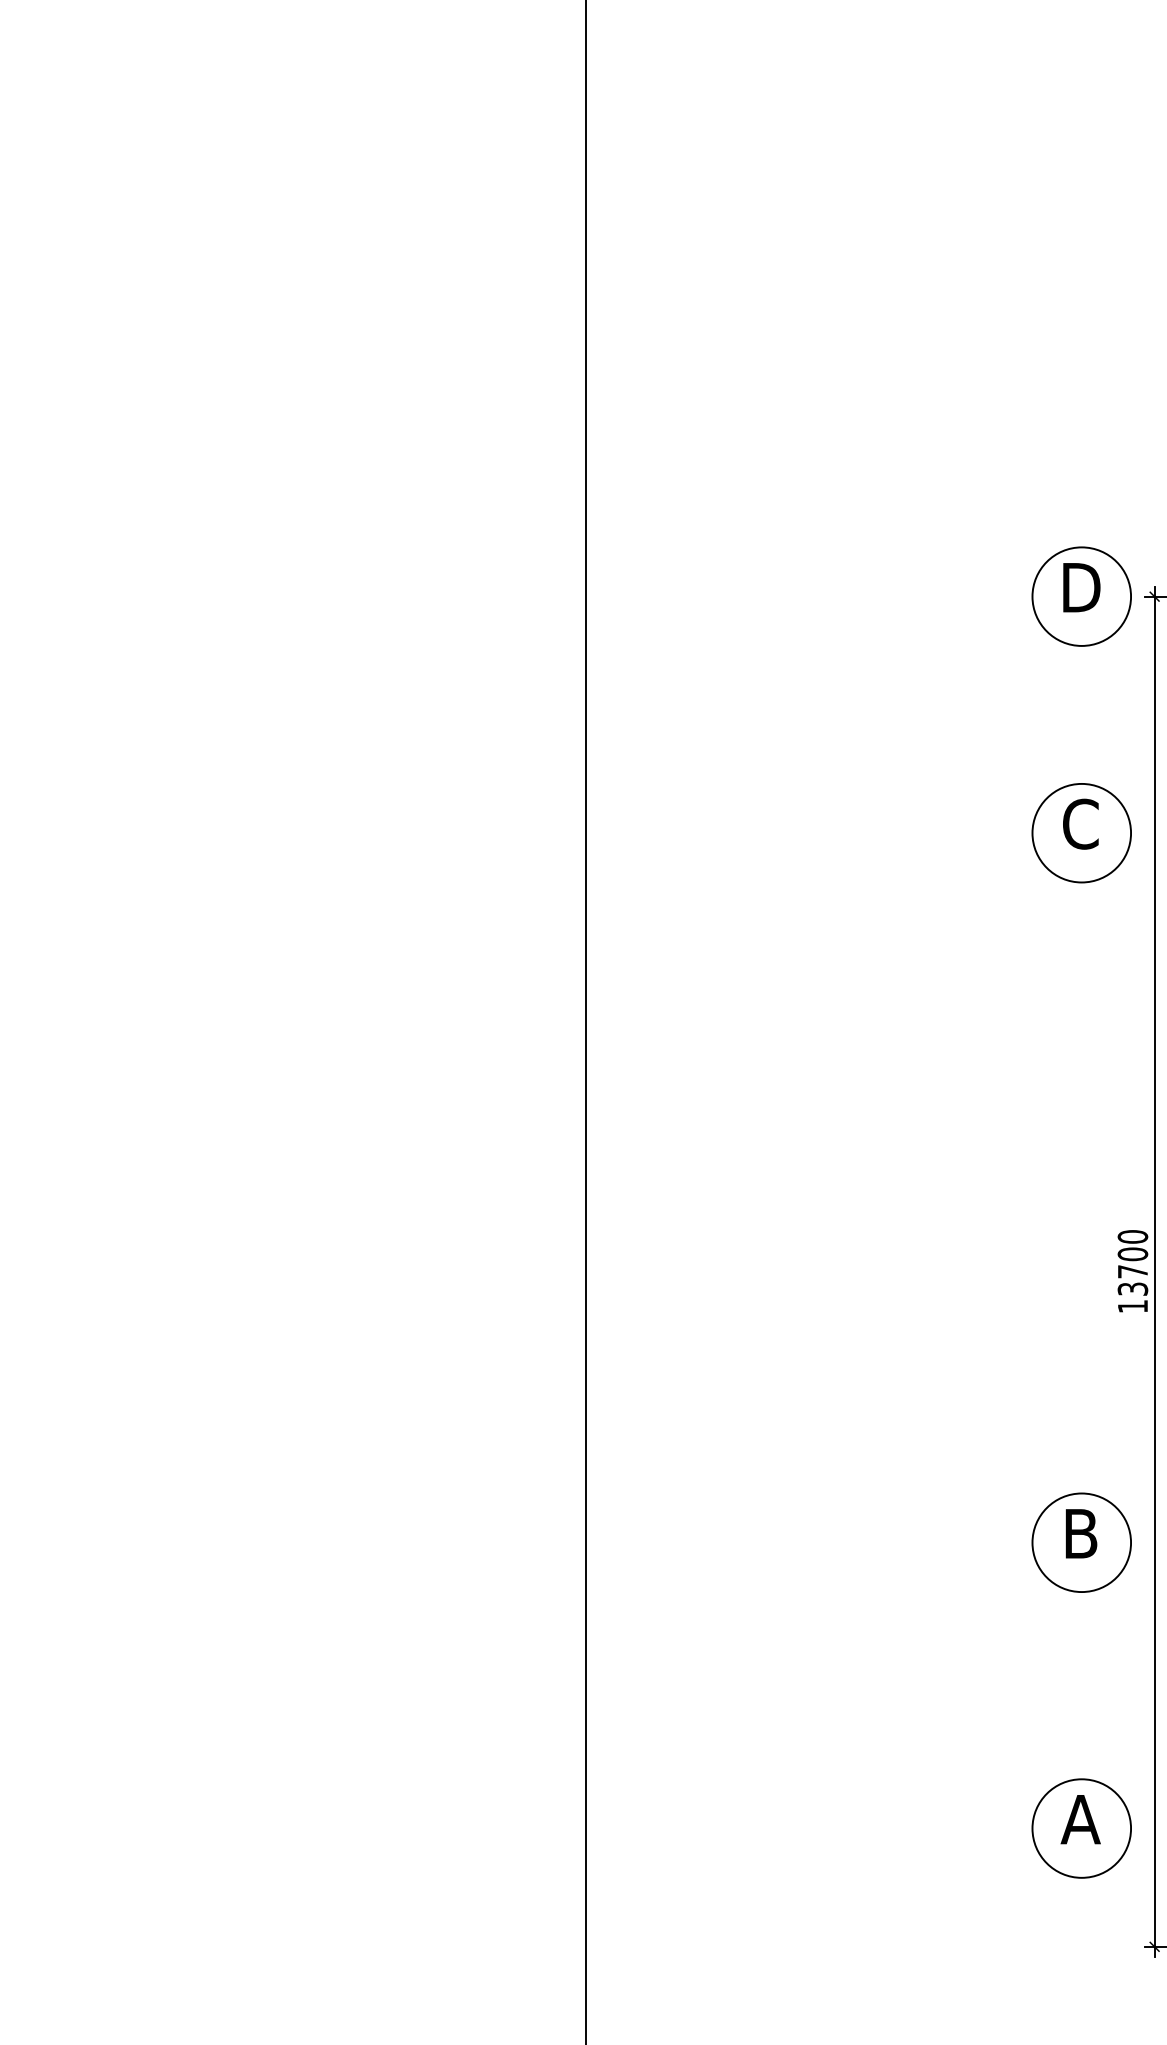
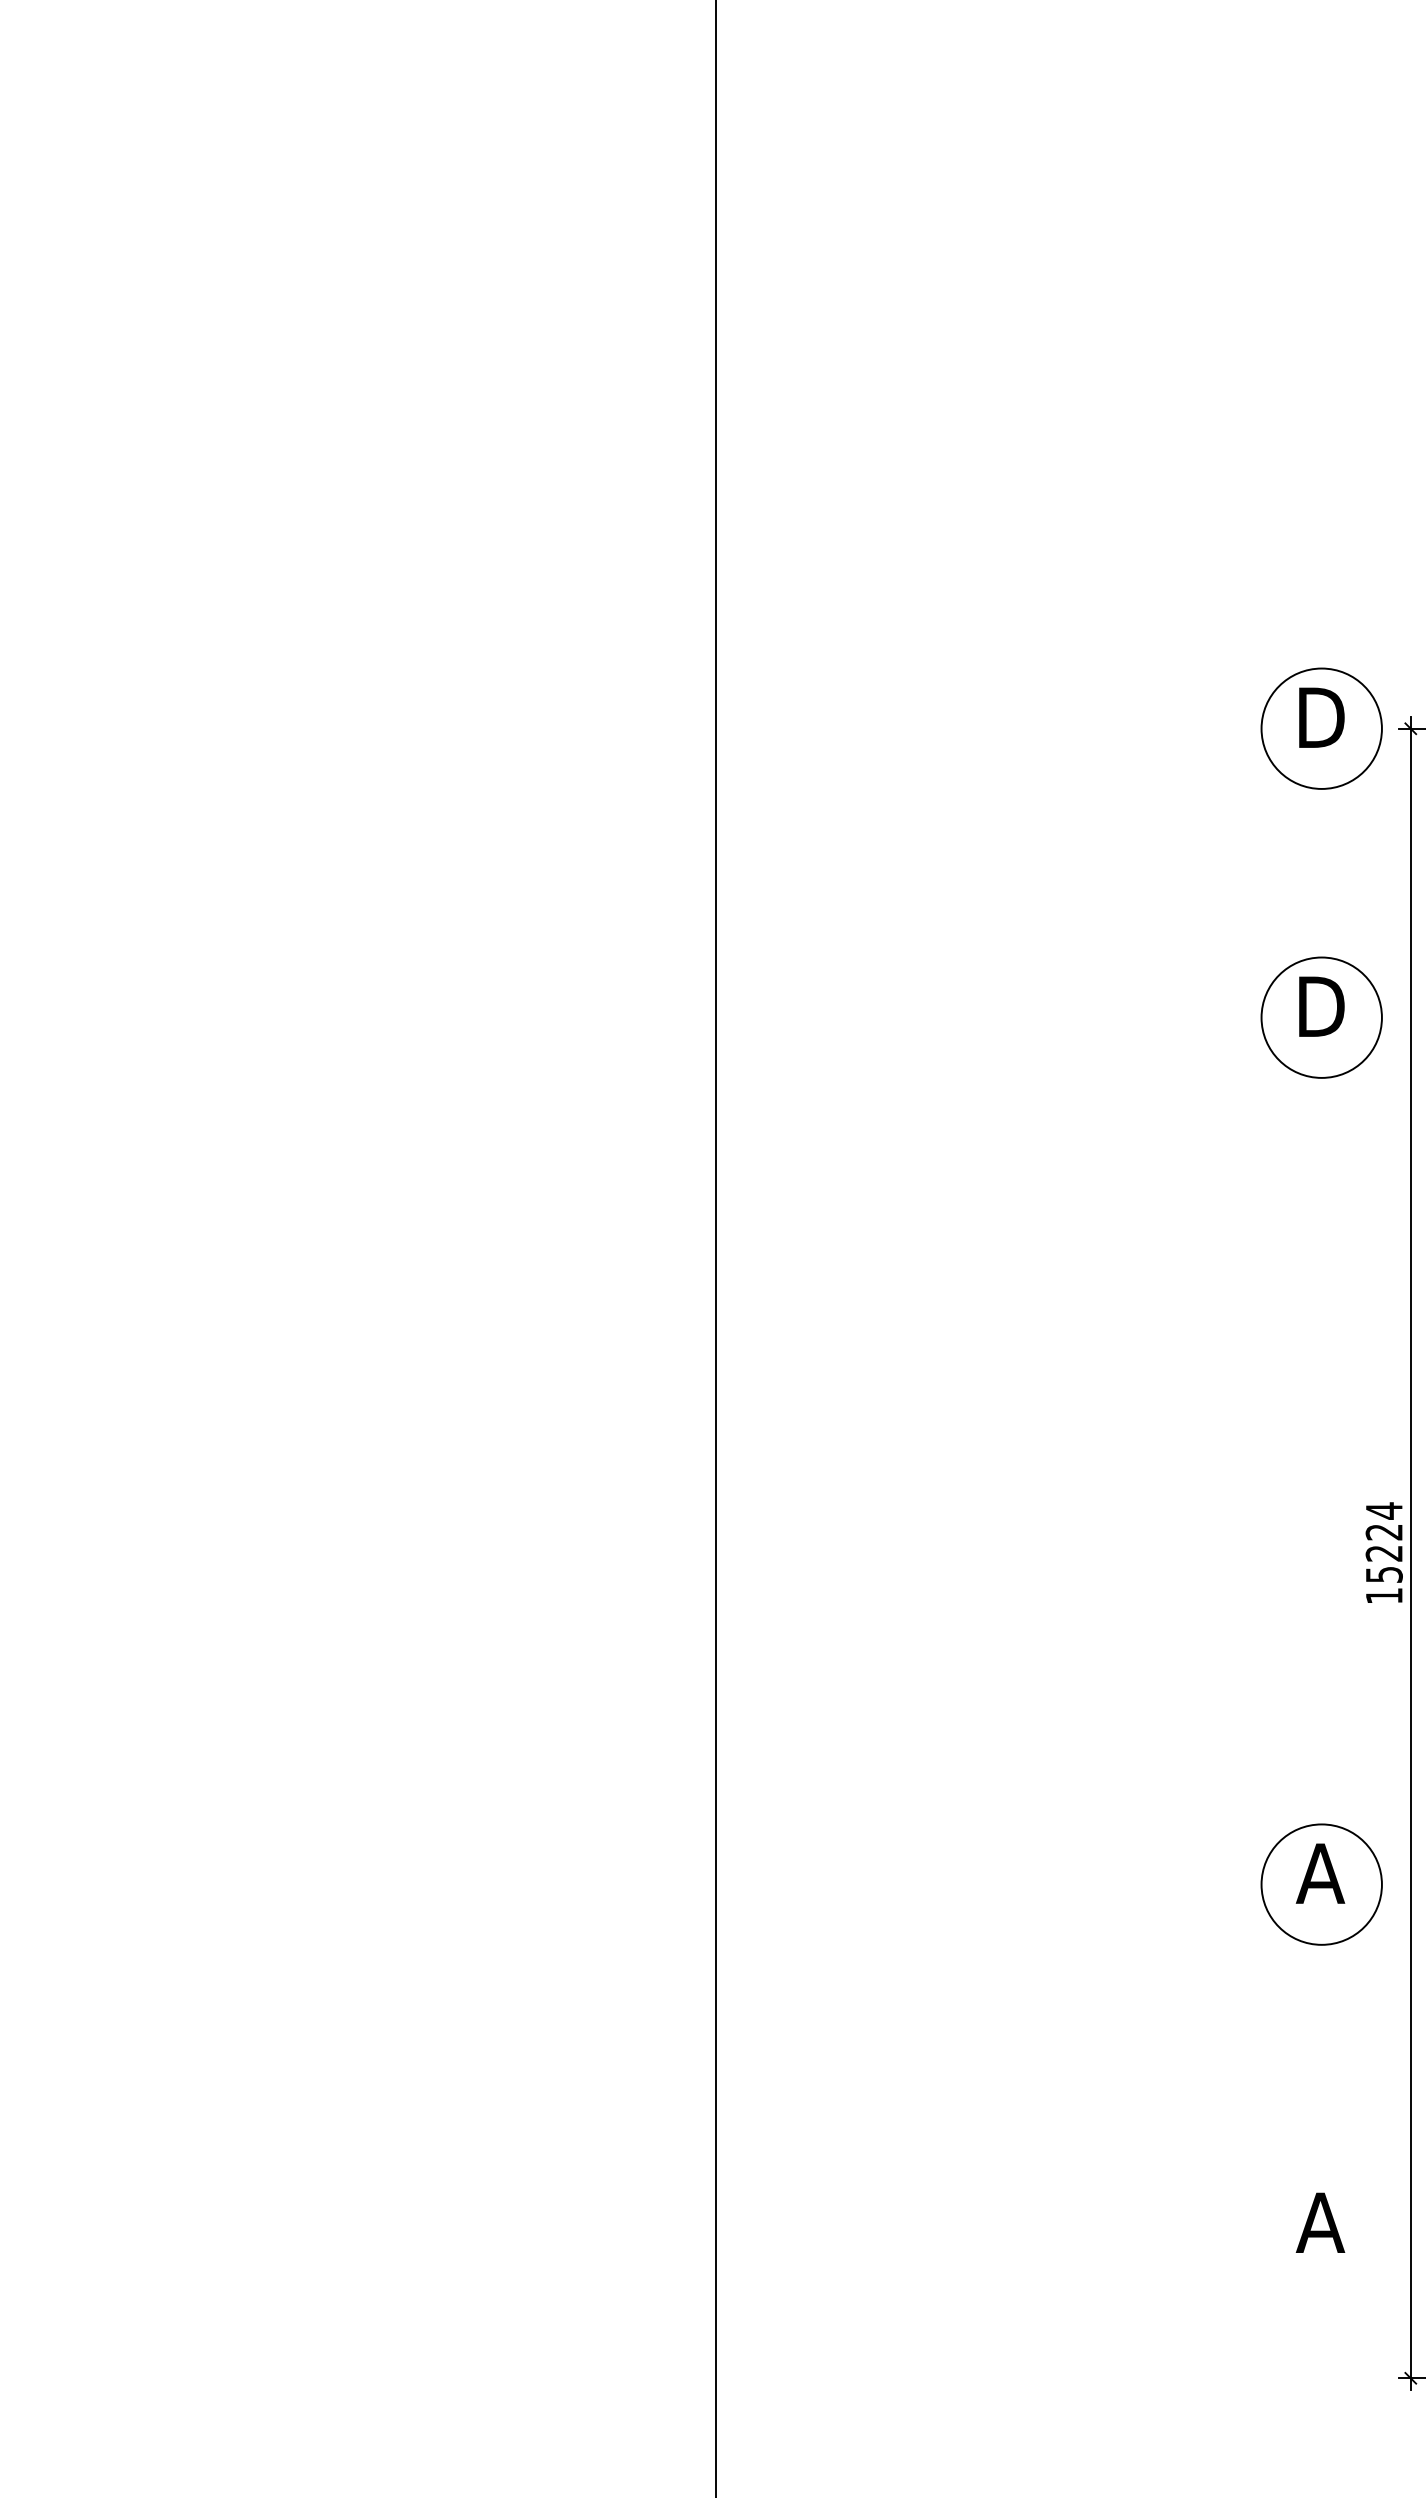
text: (1081, 824) -> (1321, 1006), C -> D
text: (1132, 1262) -> (1383, 1542), 13700 -> 15224
text: (1080, 1533) -> (1320, 1873), B -> A
part: (1081, 1828) -> (1321, 2233), removed

